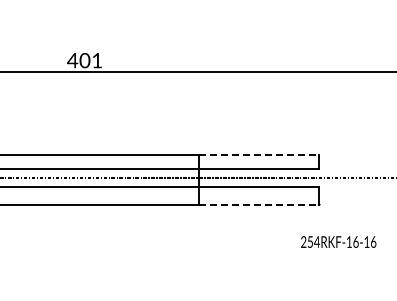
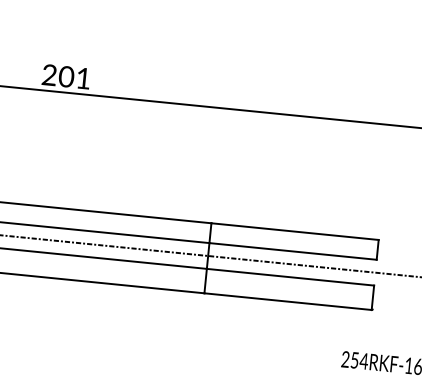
text: (72, 60) -> (49, 74), 401 -> 201
line: (259, 154) -> (296, 231), dashed -> solid
line: (259, 204) -> (289, 301), dashed -> solid

